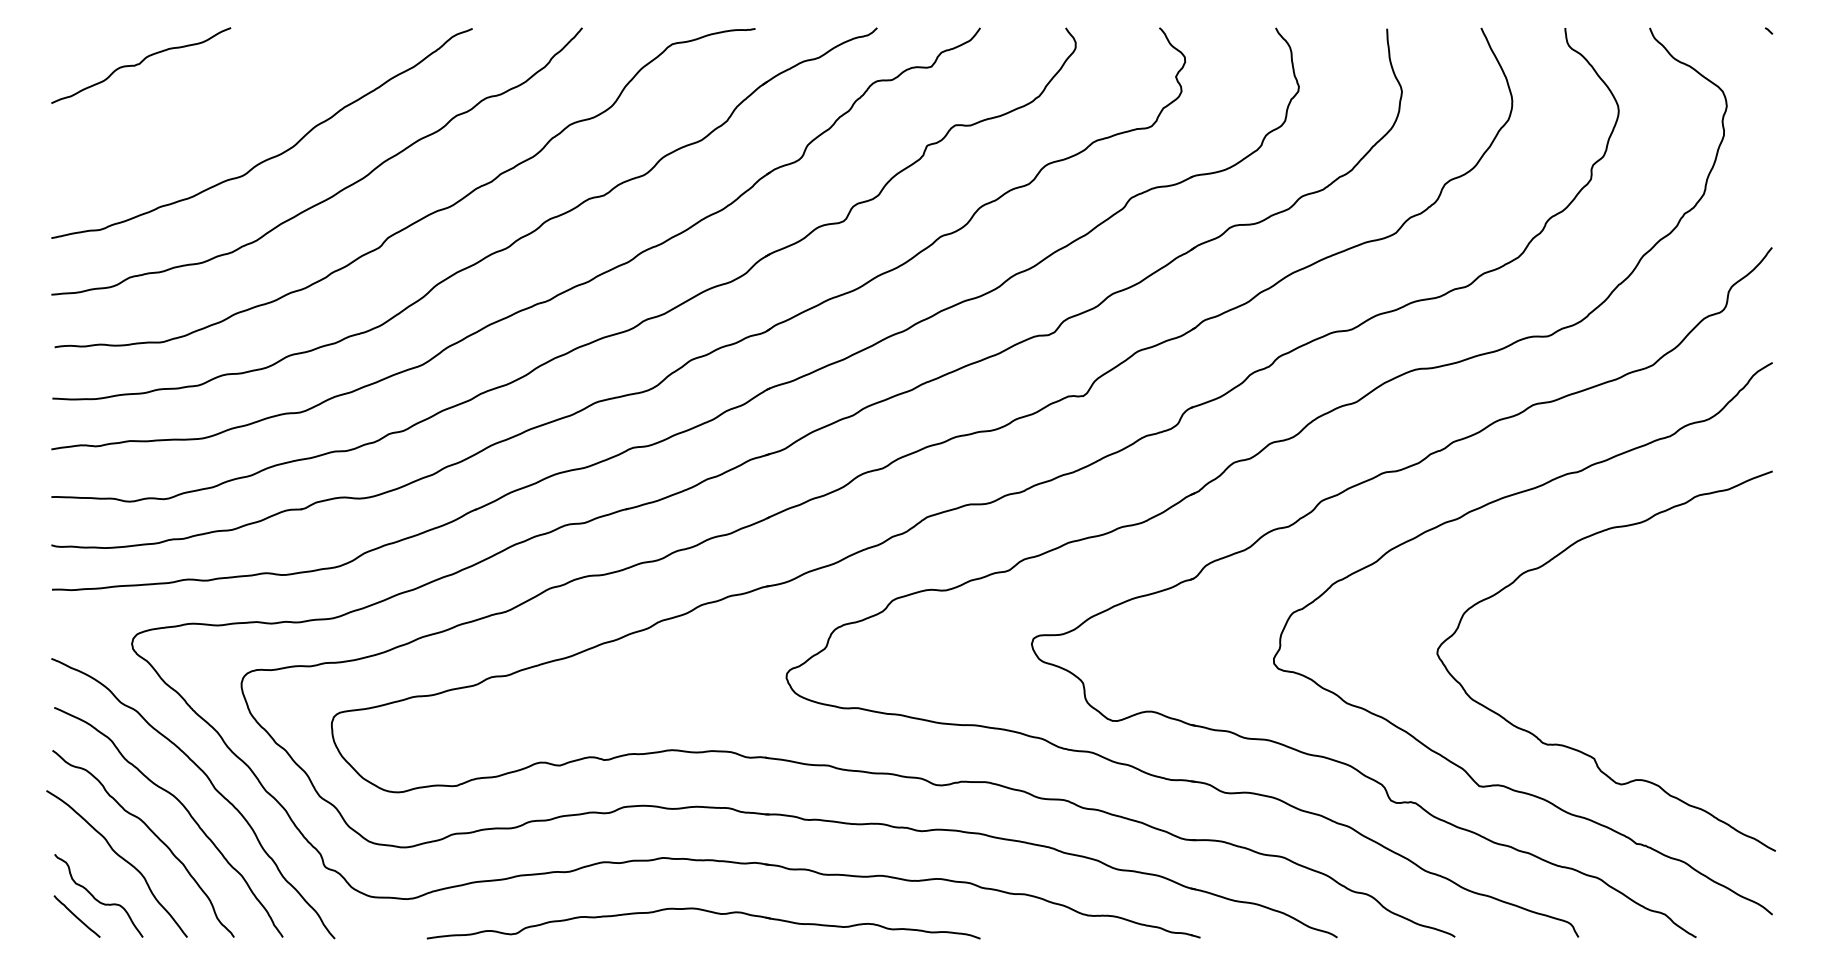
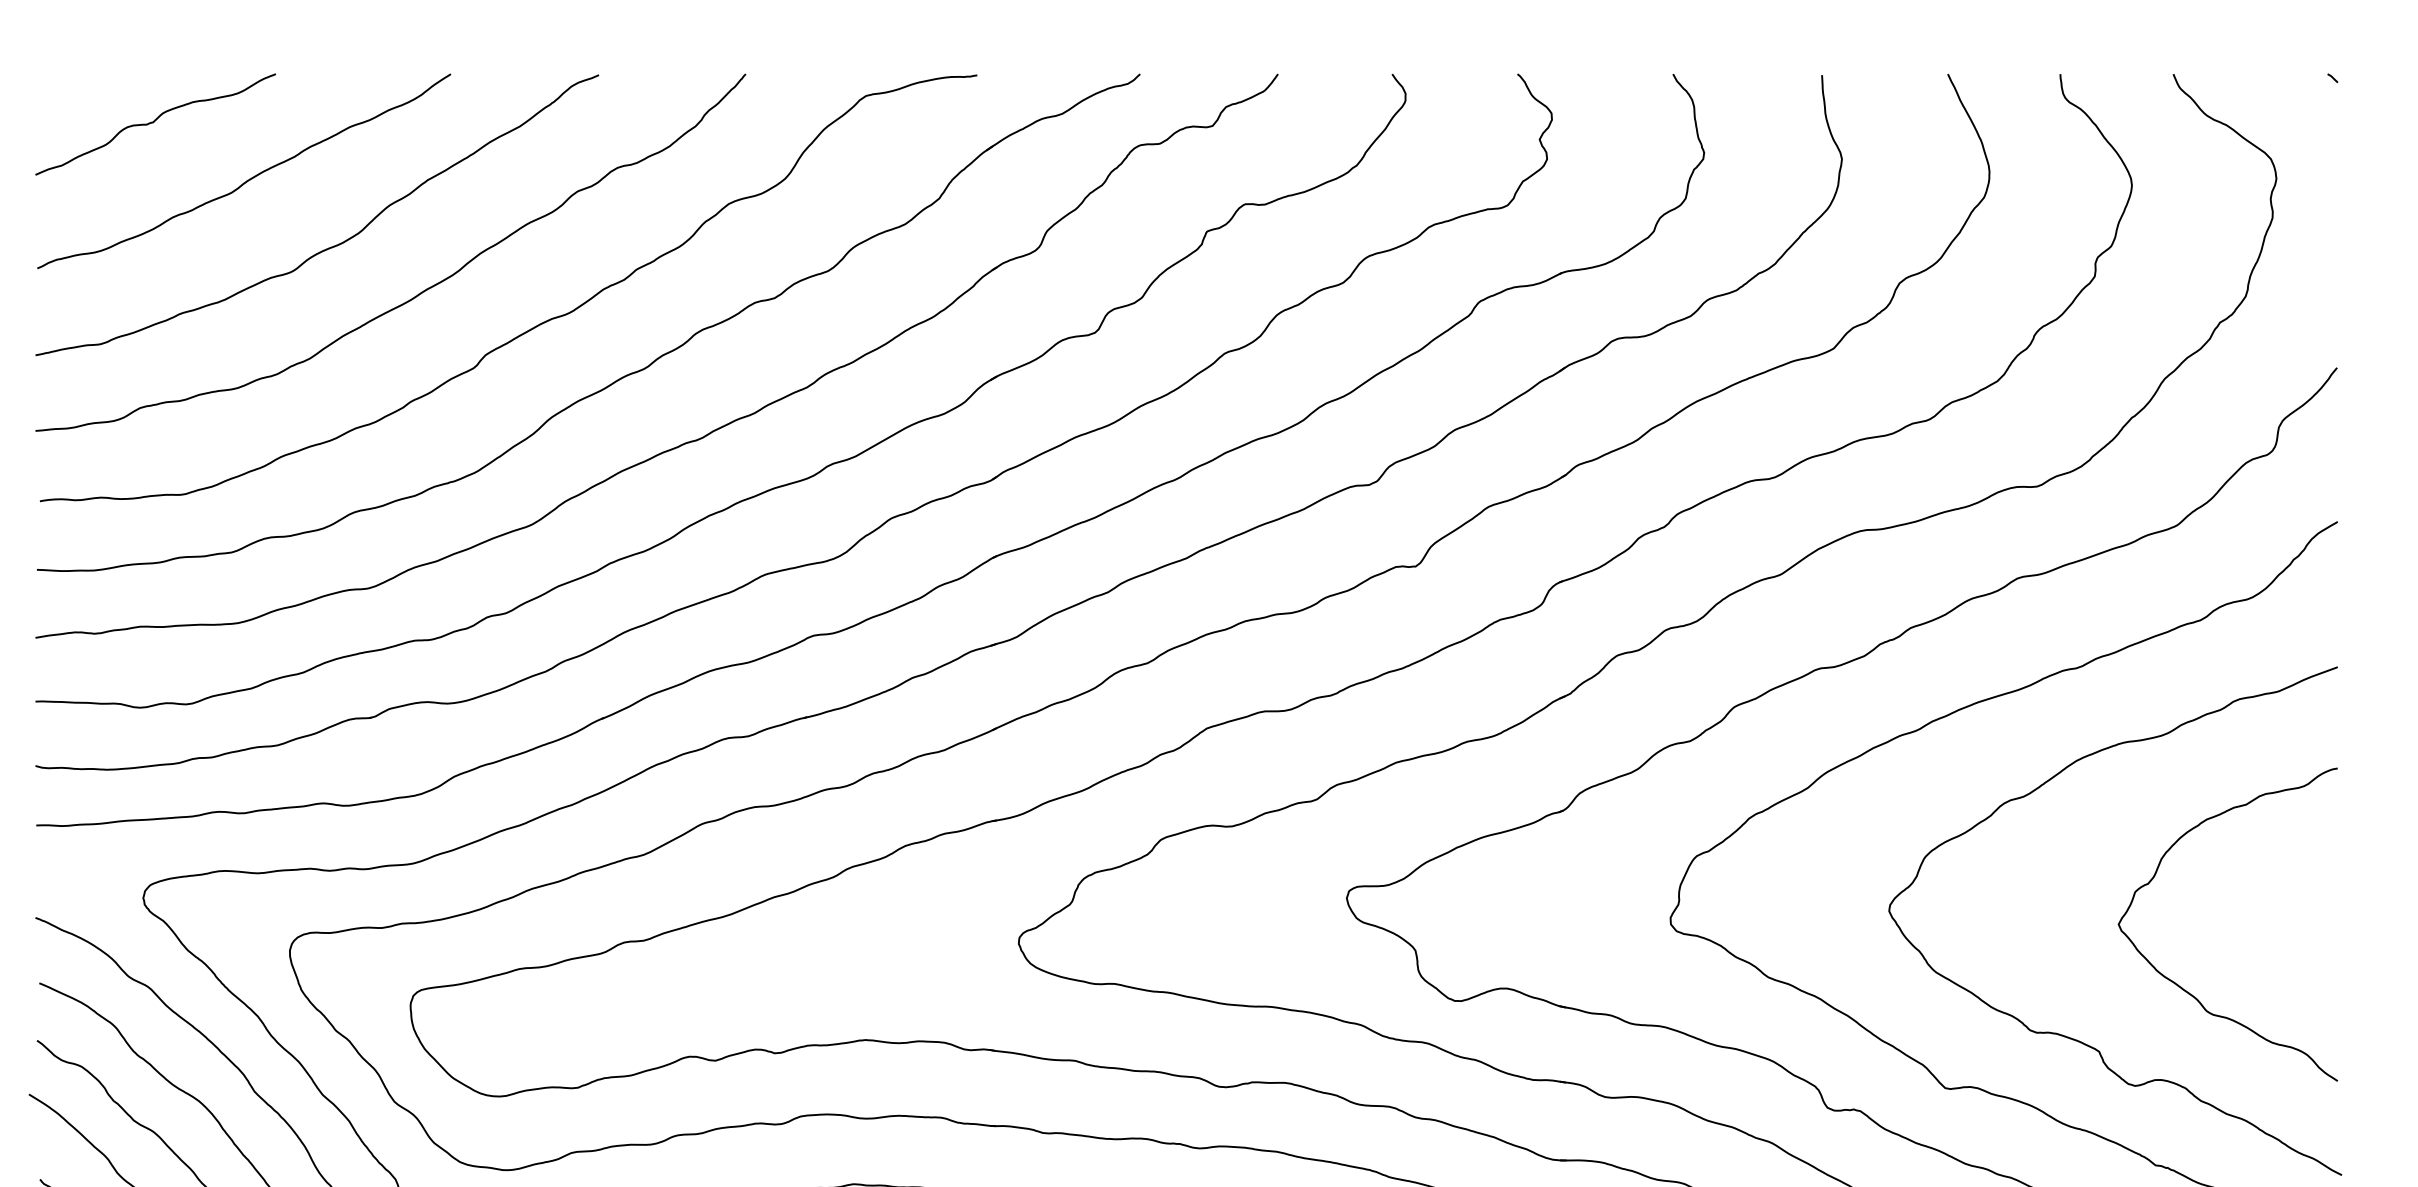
curve: (211, 105) -> (249, 177), added
curve: (1655, 709) -> (2181, 985), added

